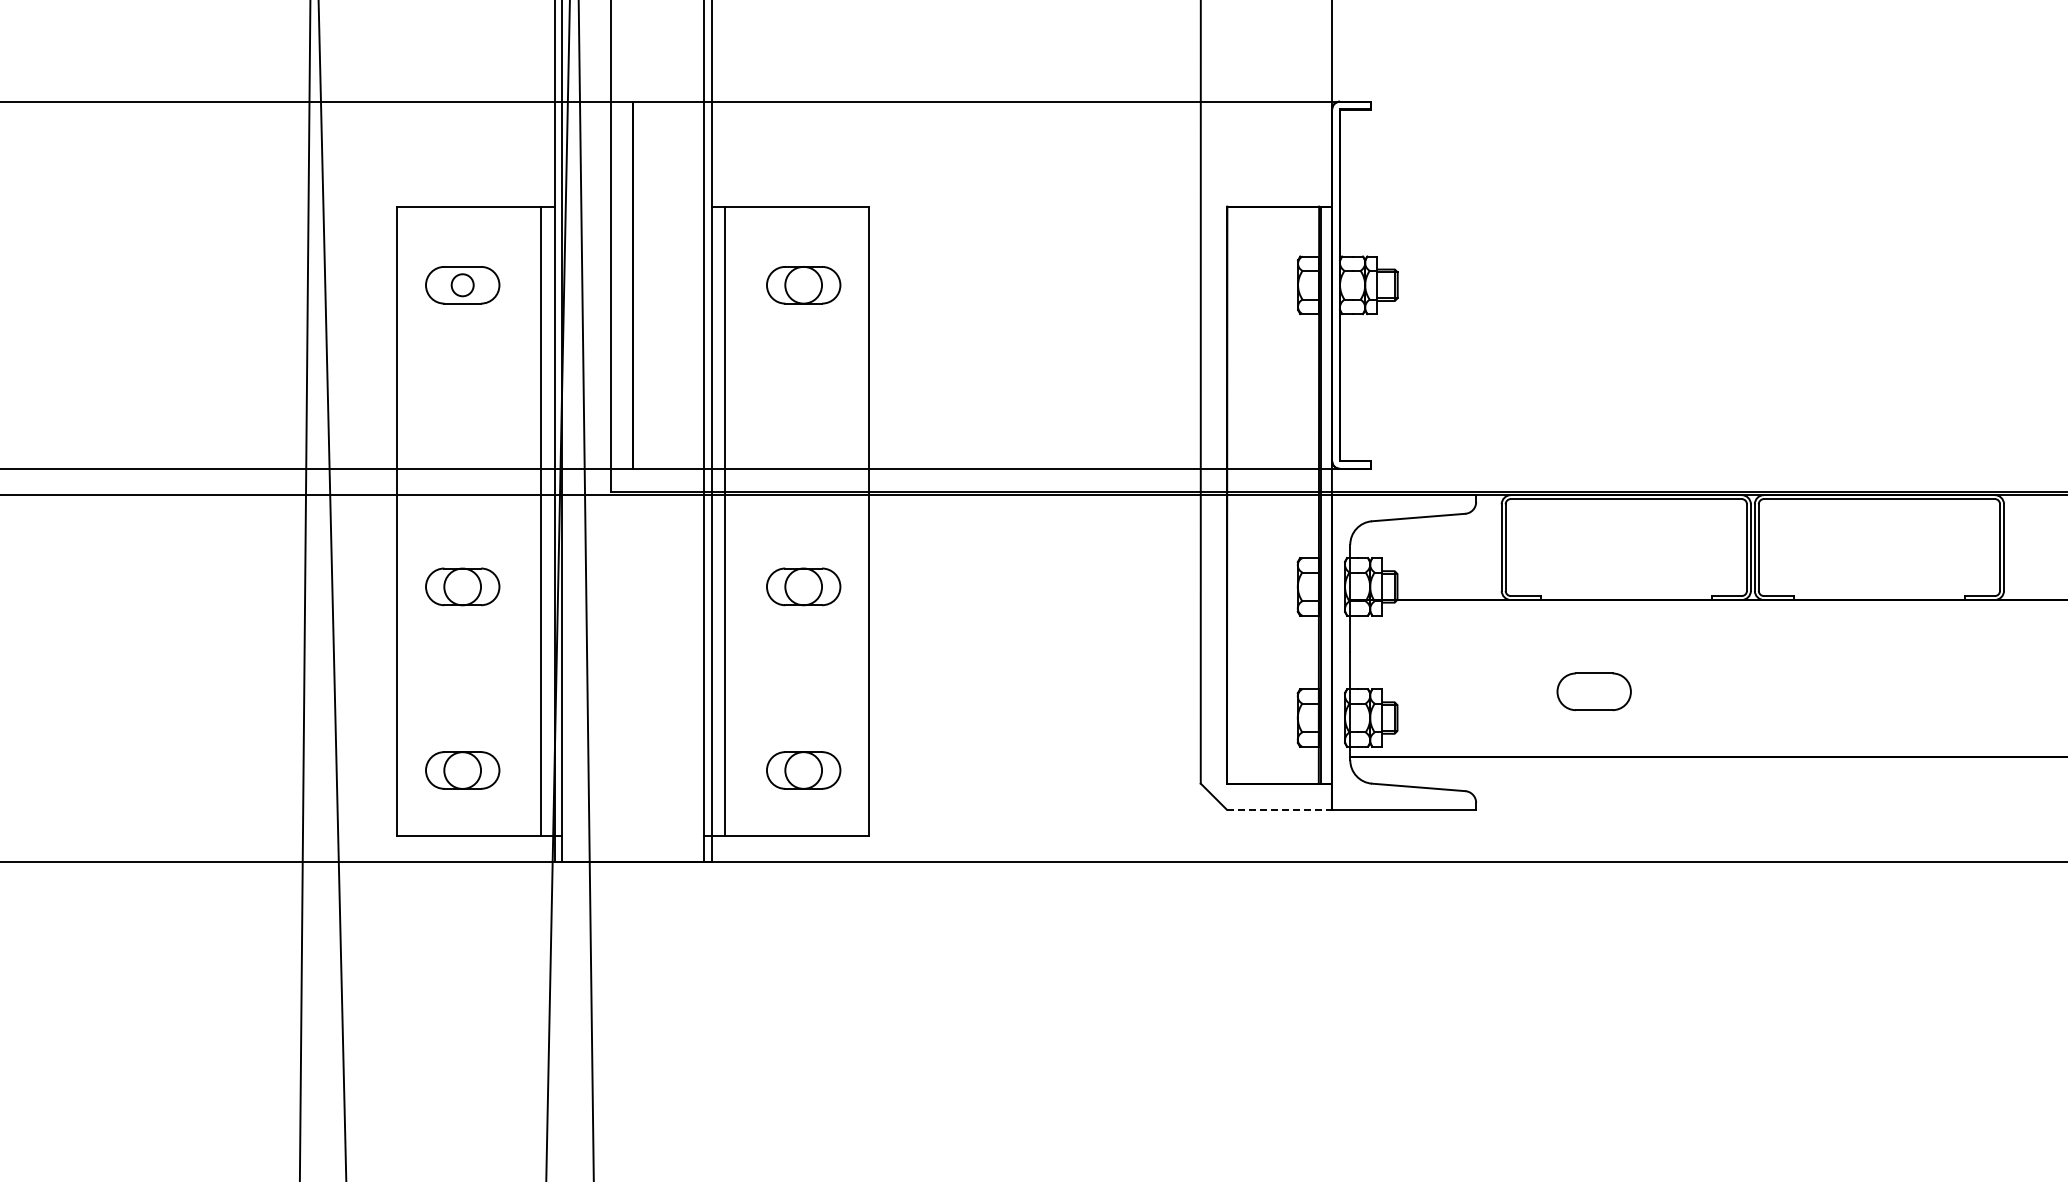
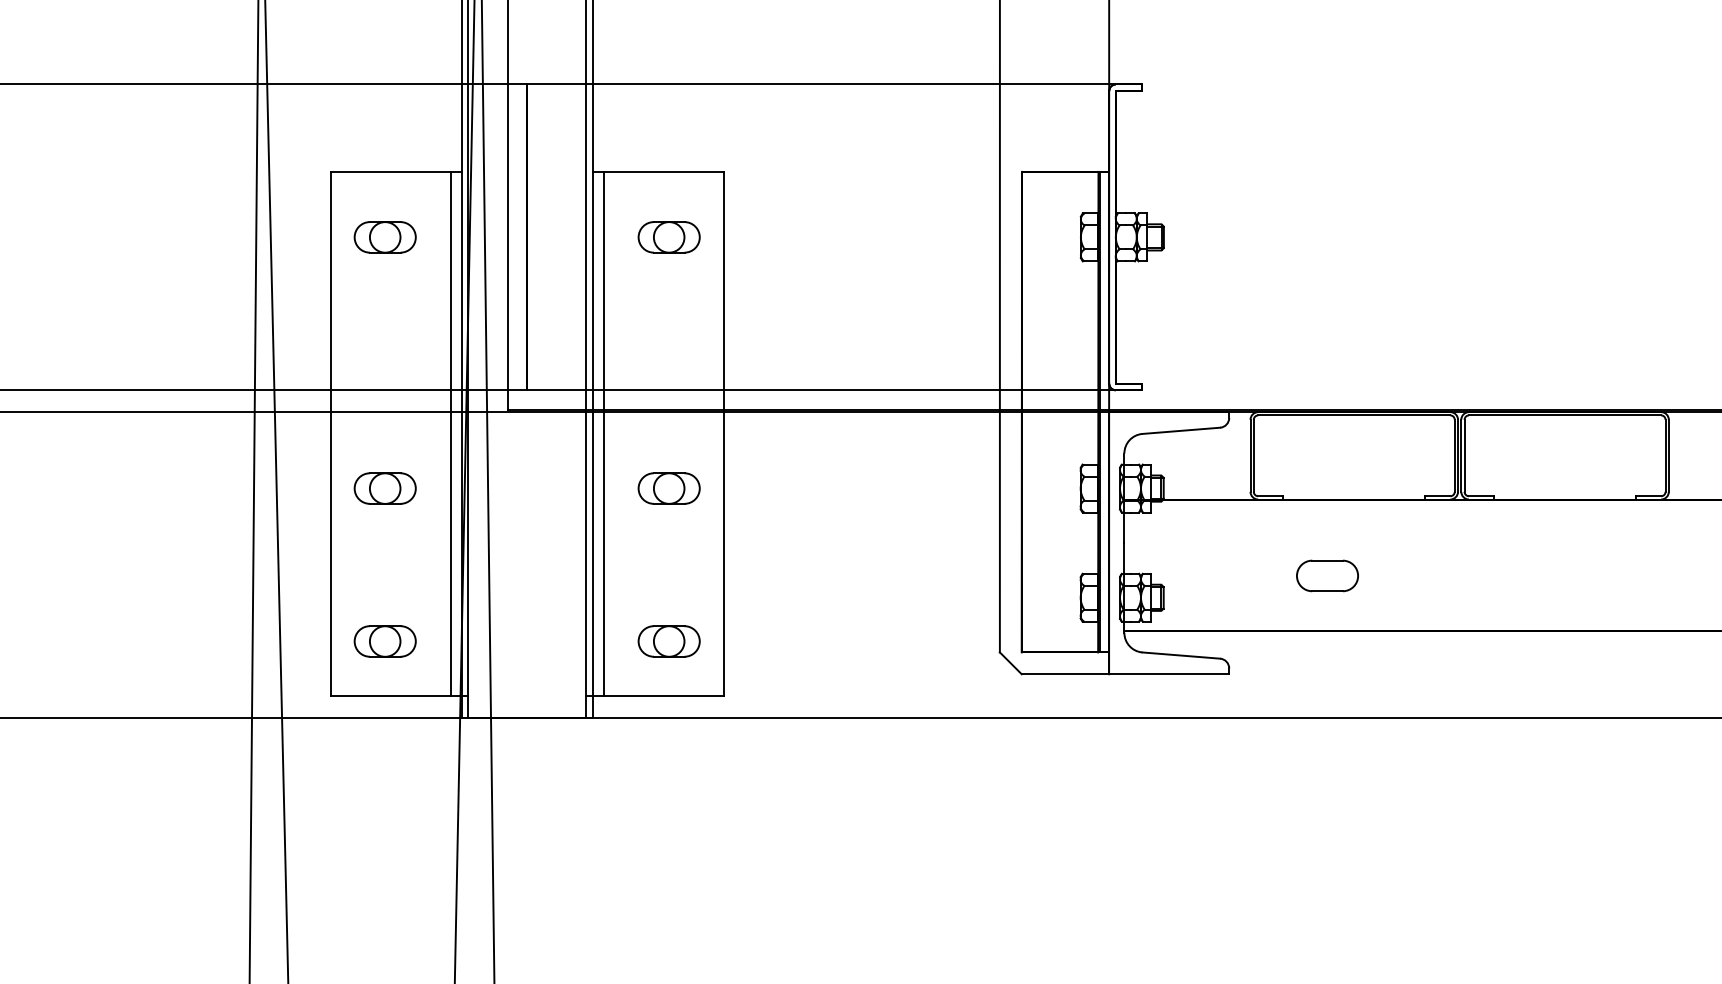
circle: (462, 284) -> (385, 236), size x1.67
line: (1279, 809) -> (1065, 673), dashed -> solid

